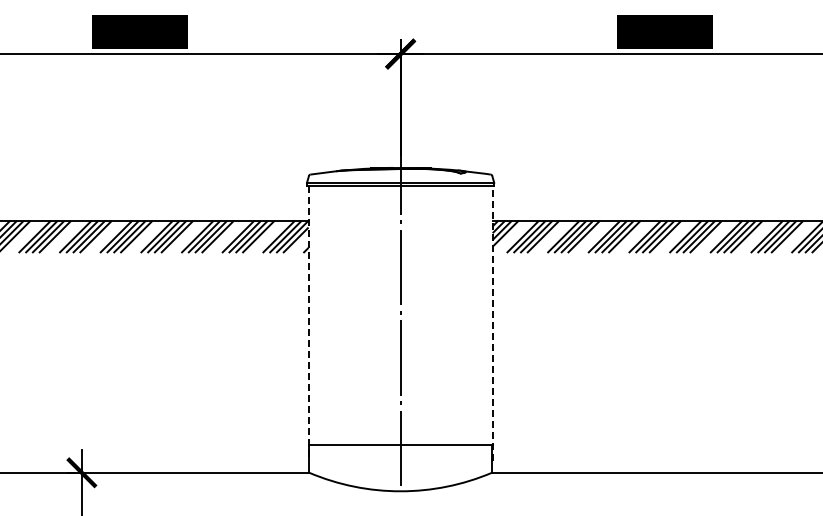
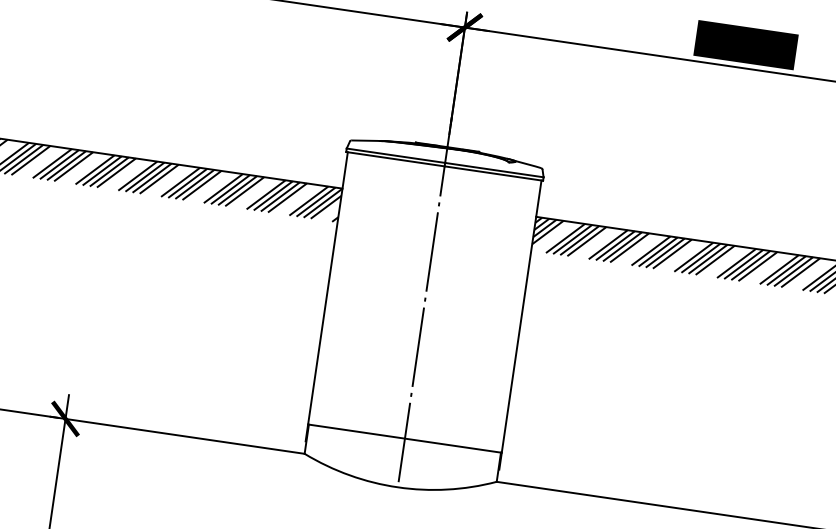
line: (492, 323) -> (520, 324), dashed -> solid
line: (308, 324) -> (326, 297), dashed -> solid

